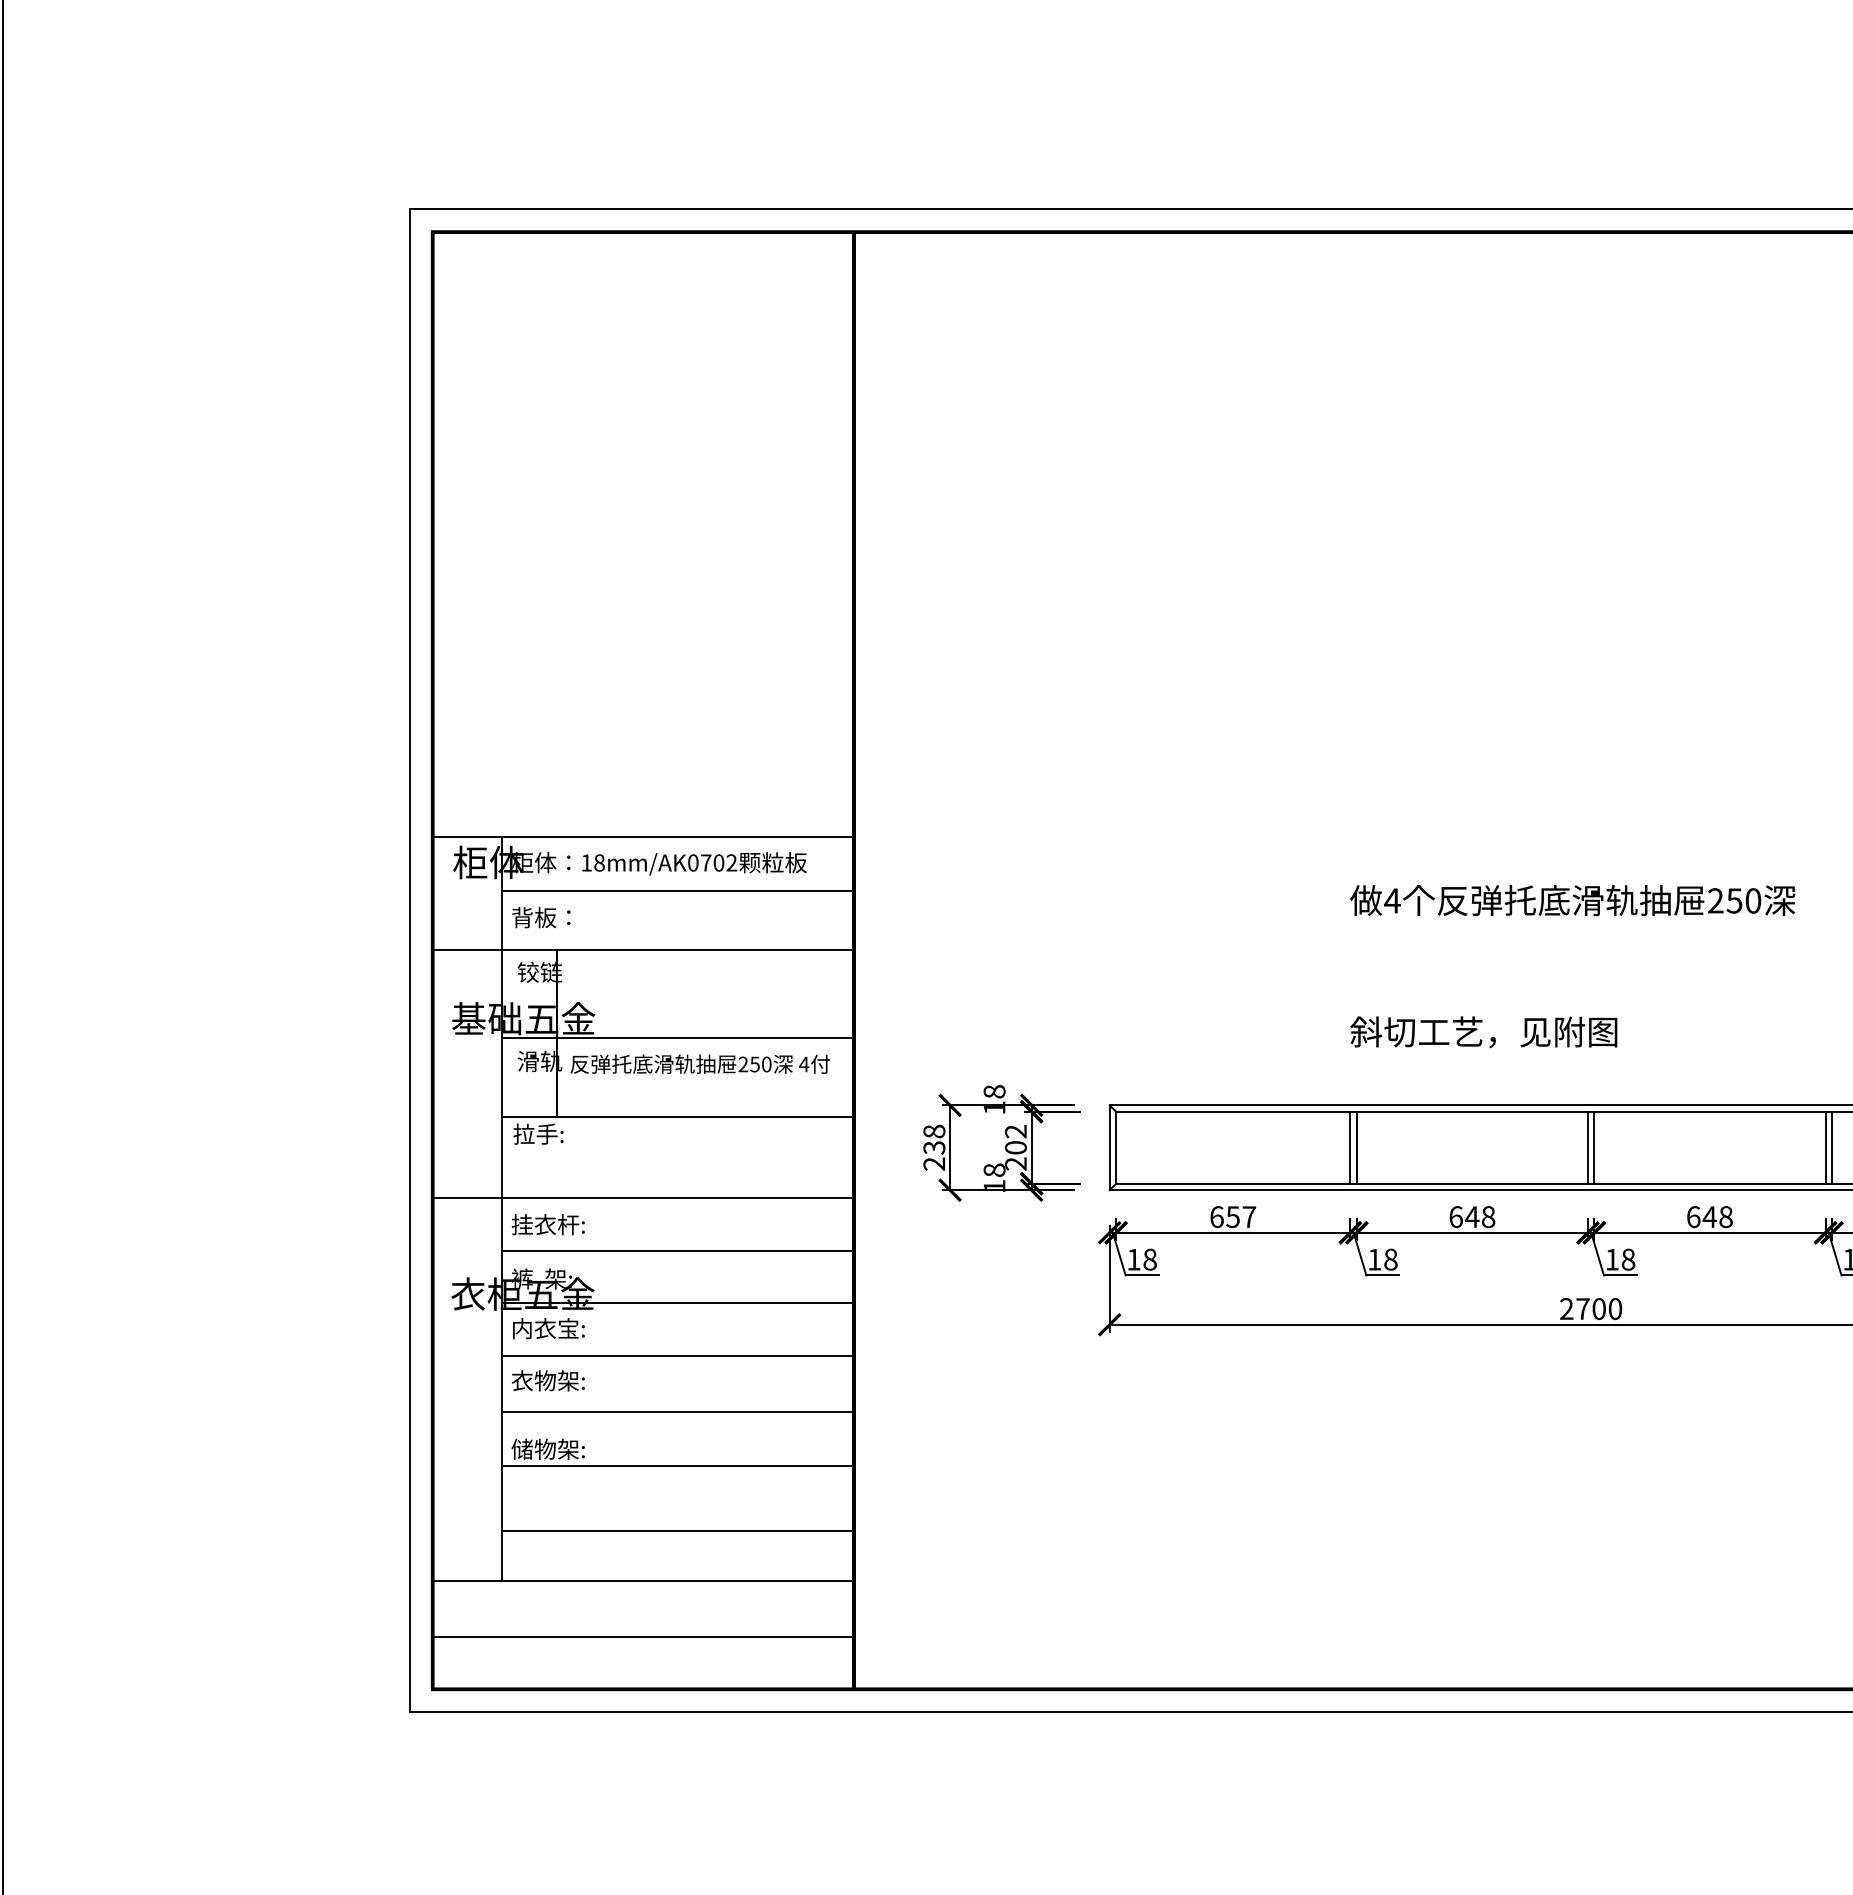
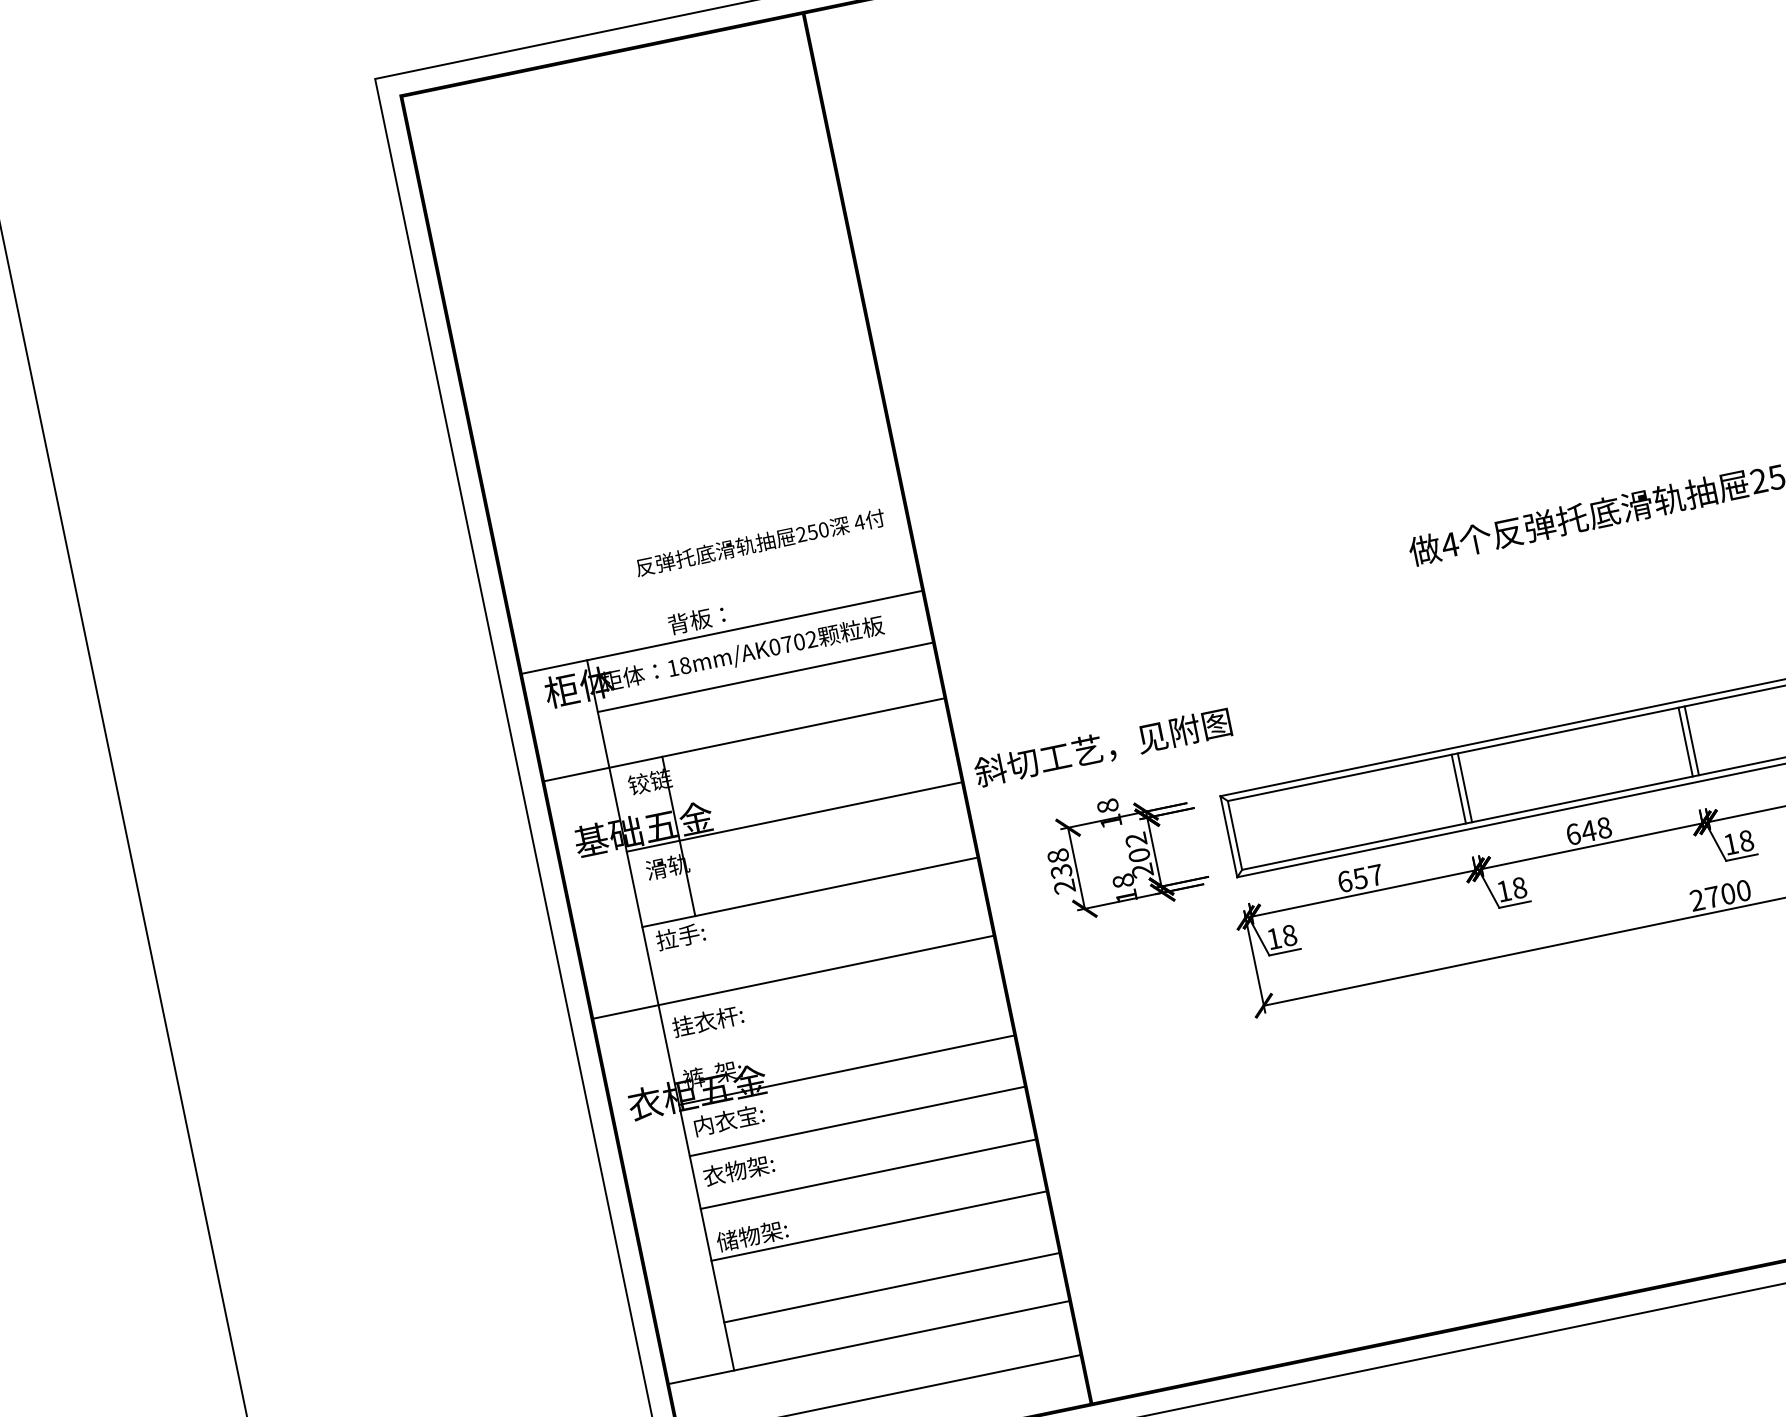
text: (541, 917) -> (696, 619), moved
text: (1483, 1032) -> (1102, 748), moved
text: (700, 1063) -> (760, 542), moved
line: (677, 1251) -> (836, 1021), removed

